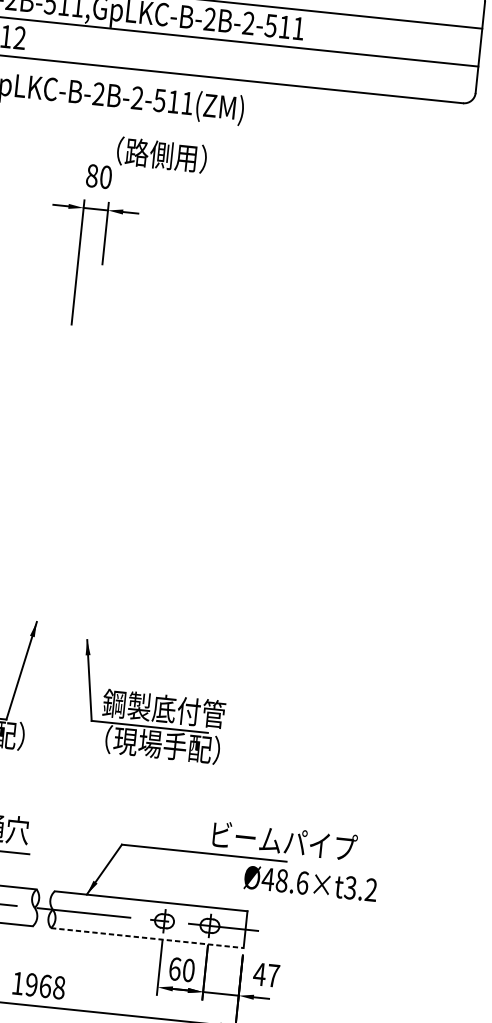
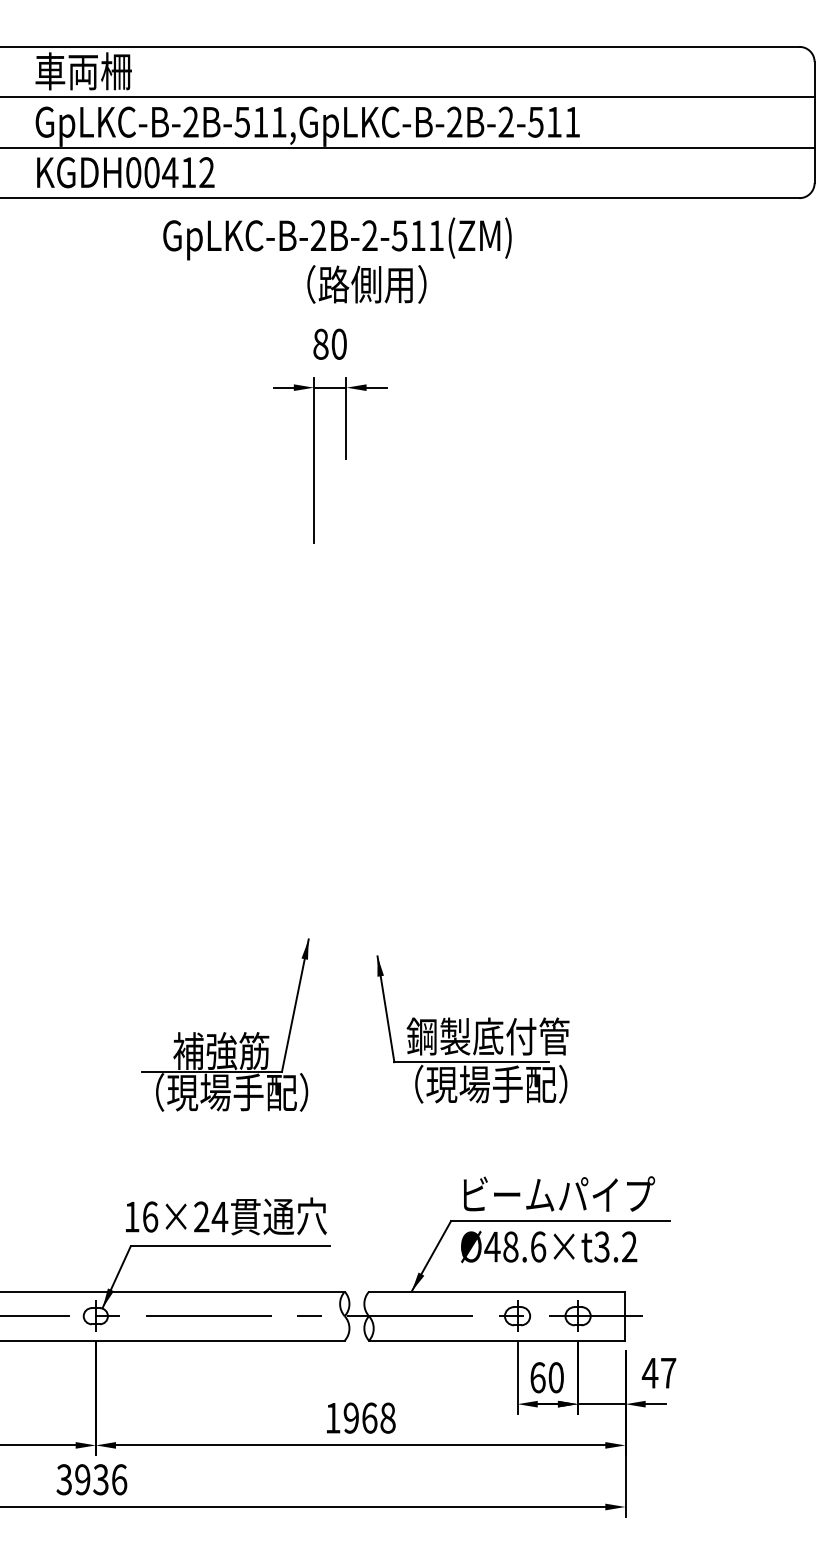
text: (161, 155) -> (366, 284), moved
text: (285, 840) -> (559, 1193), moved
text: (311, 883) -> (549, 1246), moved
line: (147, 937) -> (497, 1340), dashed -> solid

